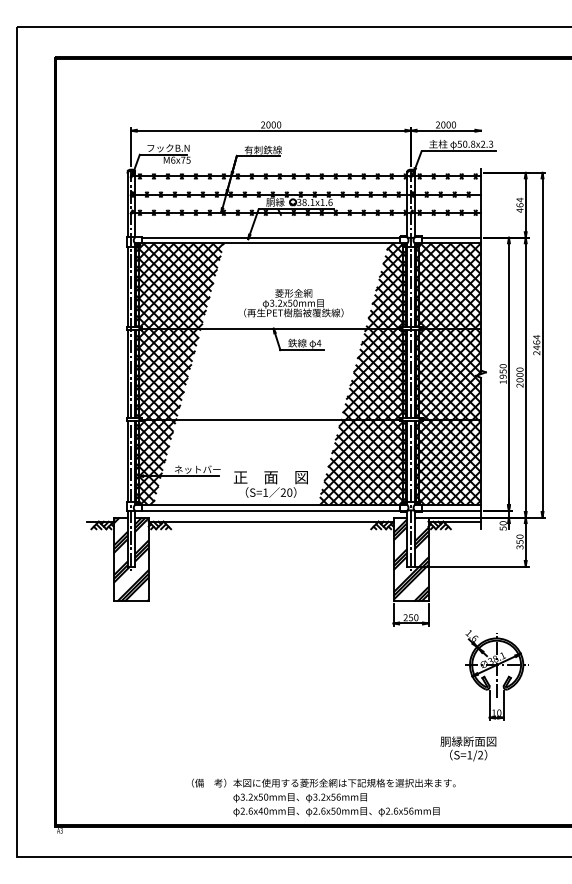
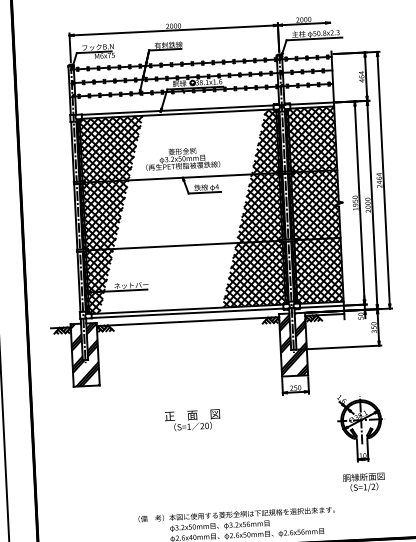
text: (293, 303) -> (182, 158), moved
text: (270, 484) -> (192, 420), moved
text: (468, 748) -> (364, 482), moved

